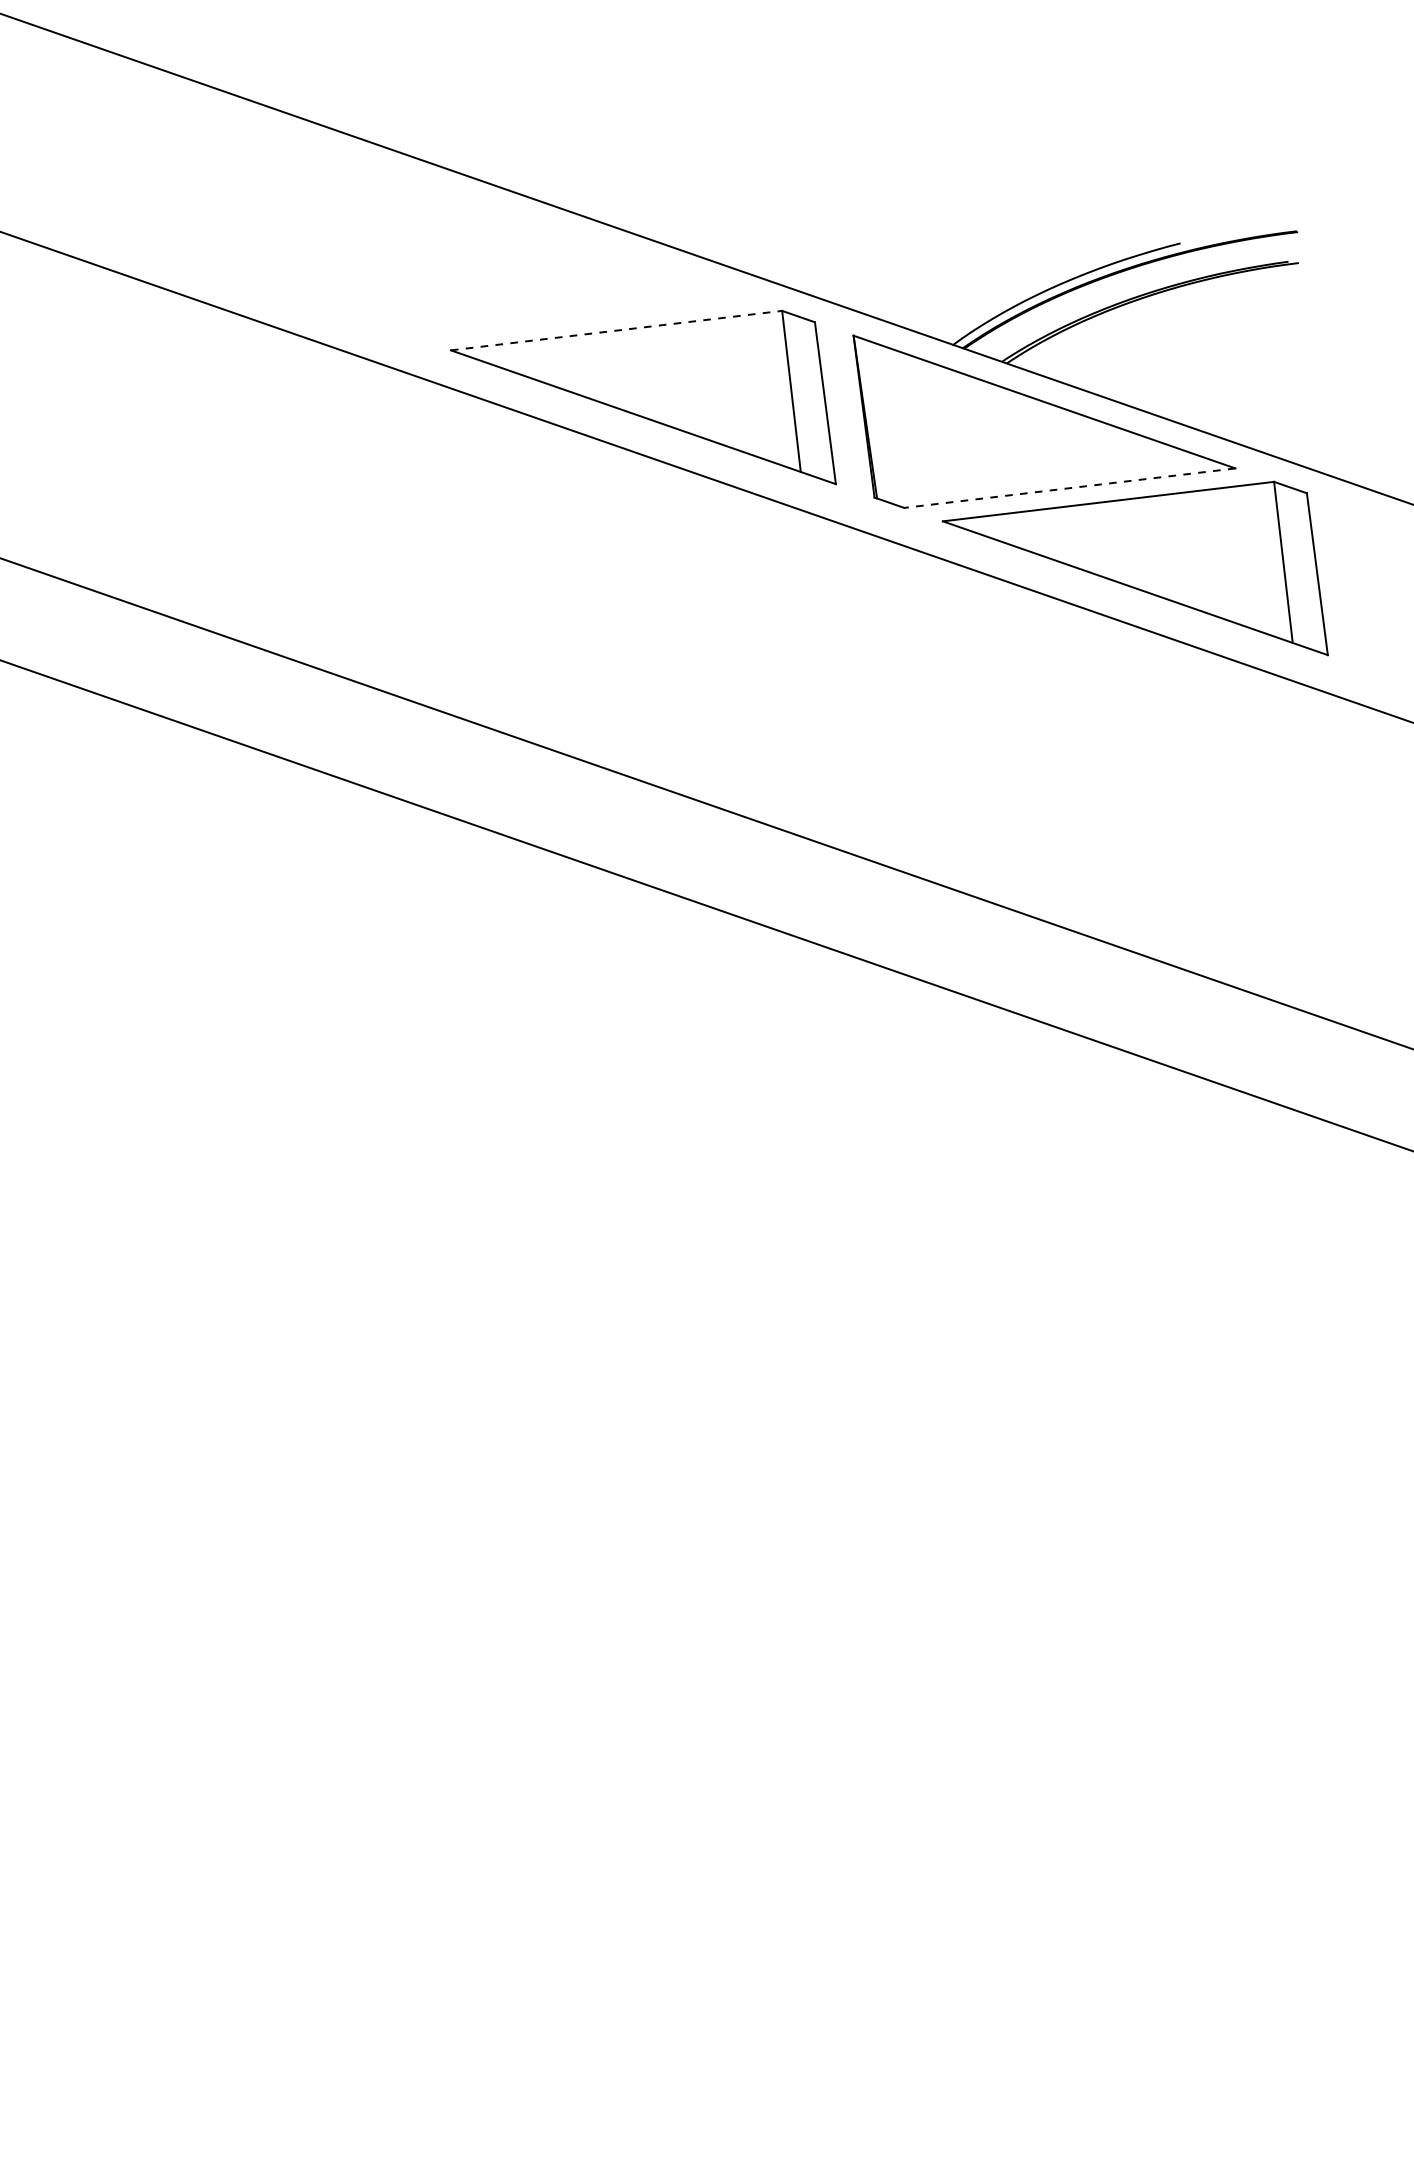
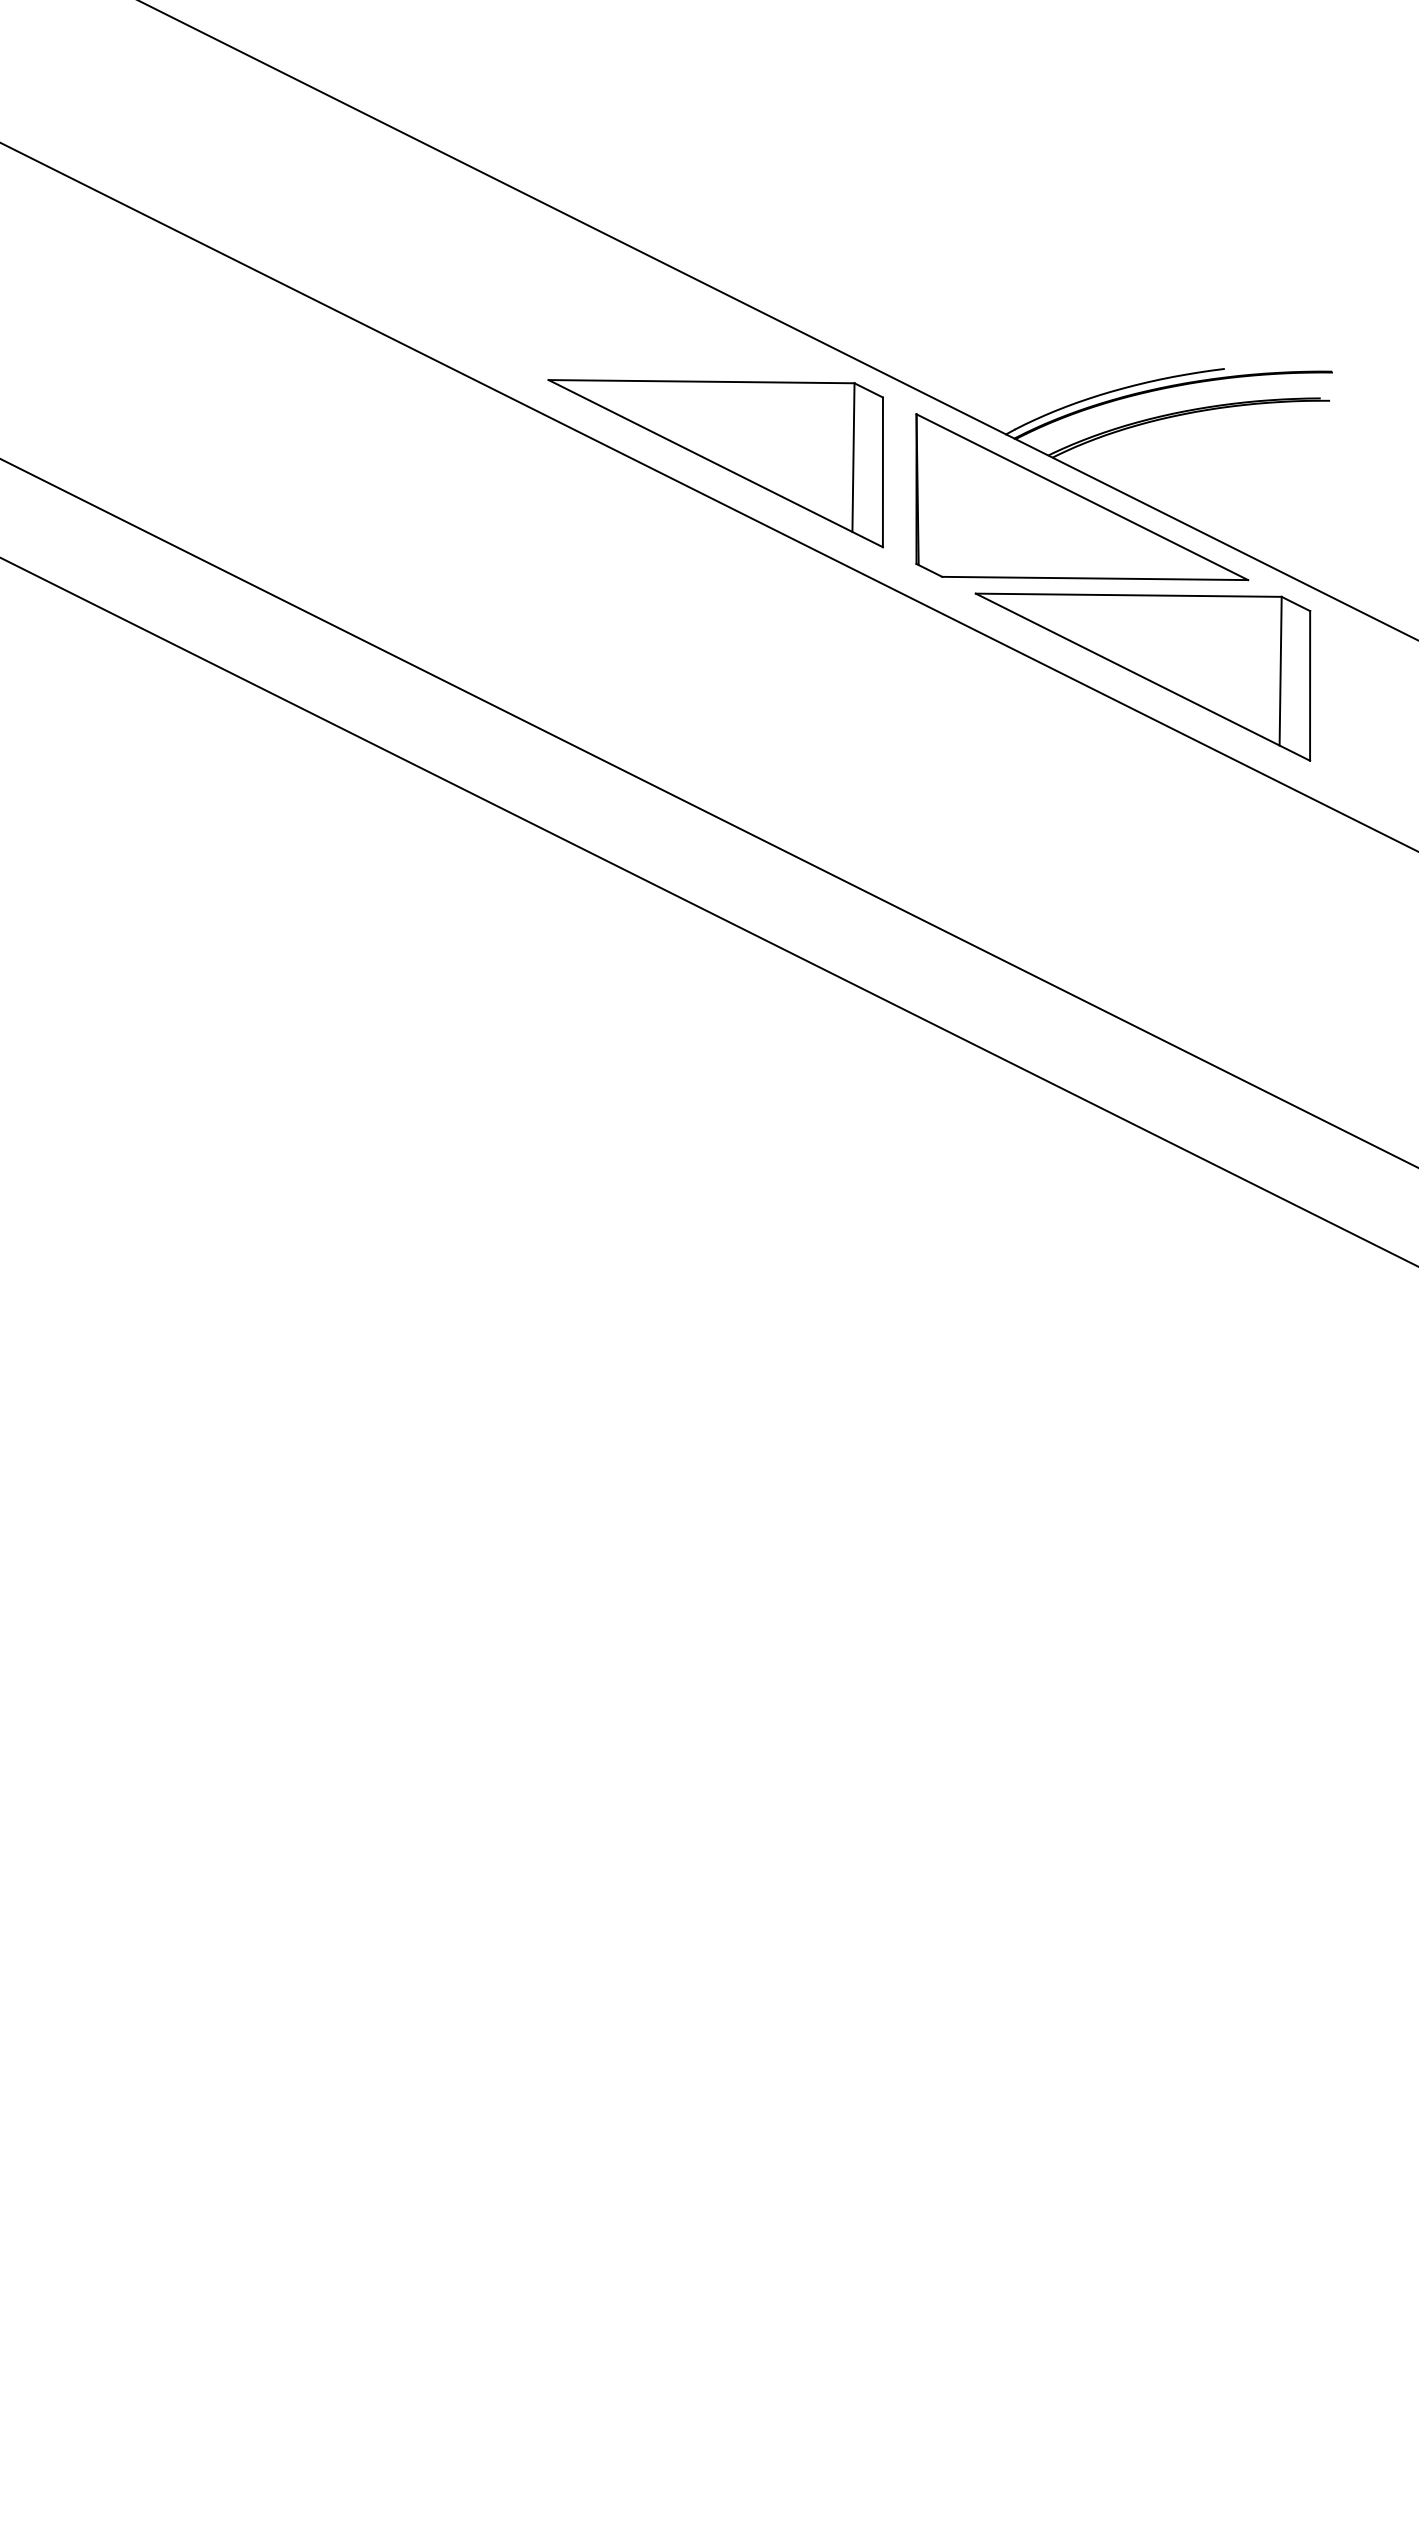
line: (616, 330) -> (701, 381), dashed -> solid
line: (1070, 488) -> (1095, 578), dashed -> solid

